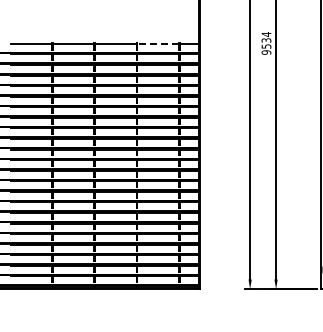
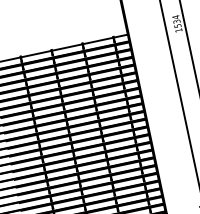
line: (158, 43) -> (98, 40), dashed -> solid
text: (266, 52) -> (178, 30), 9534 -> 1534

